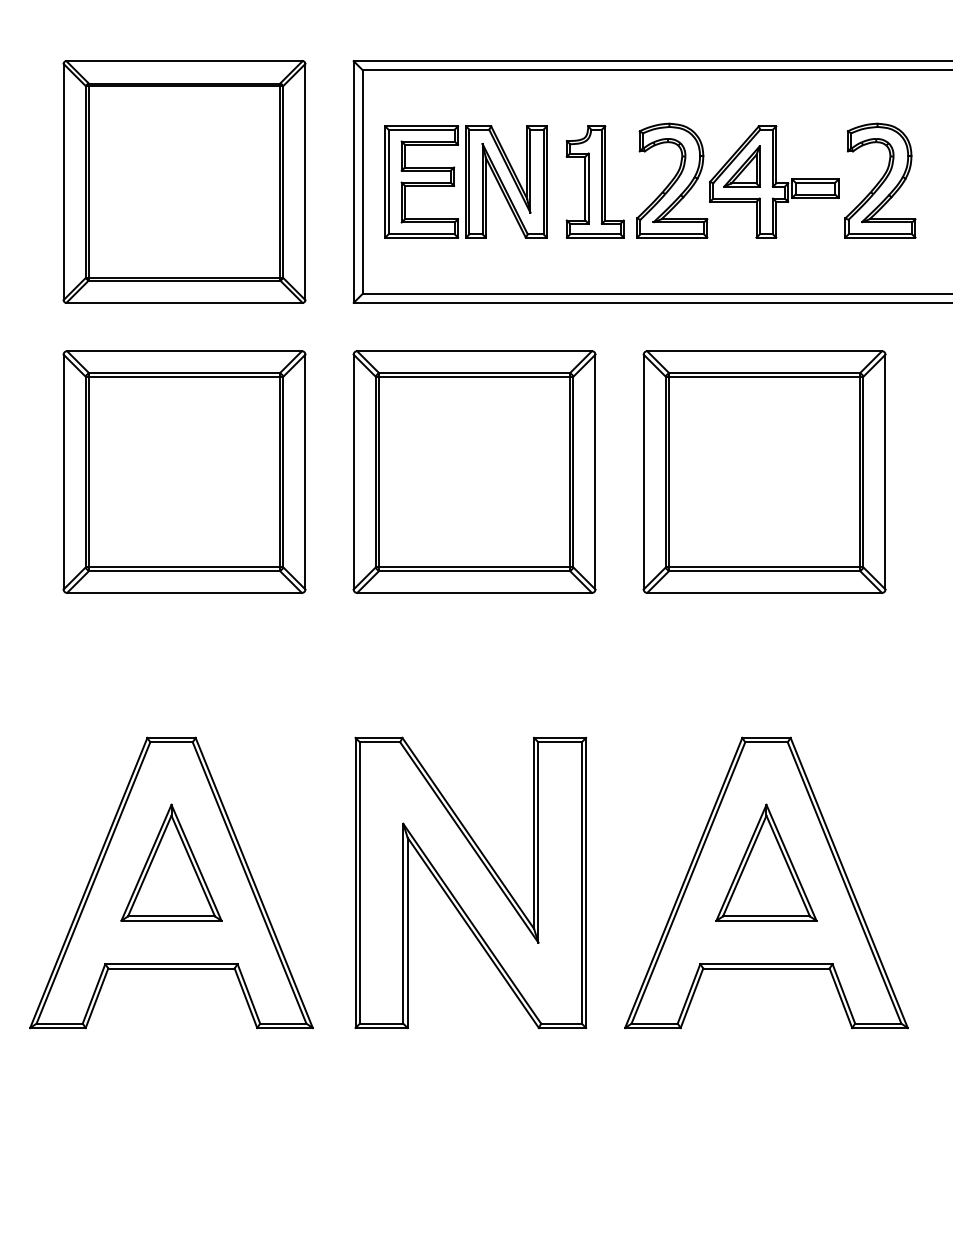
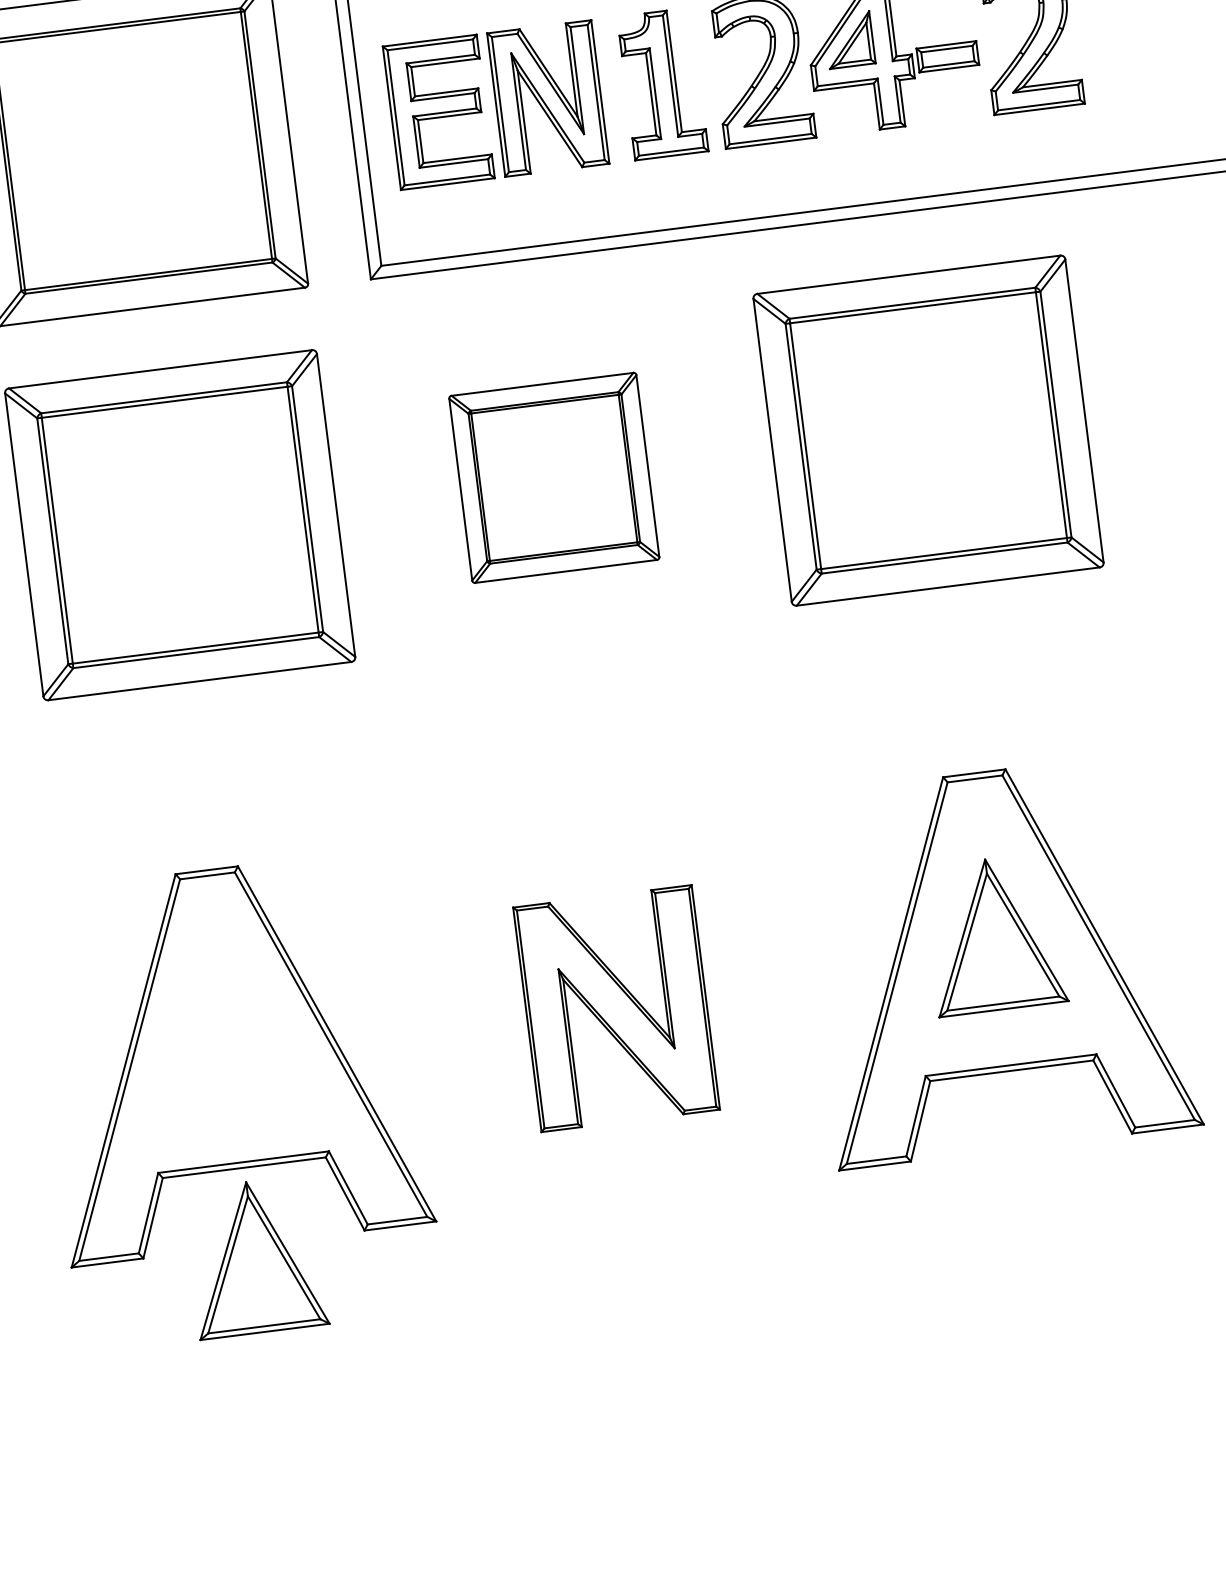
part: (474, 471) -> (554, 477), size x0.6
part: (171, 862) -> (255, 1256), moved
part: (470, 882) -> (615, 1008), size x0.6

